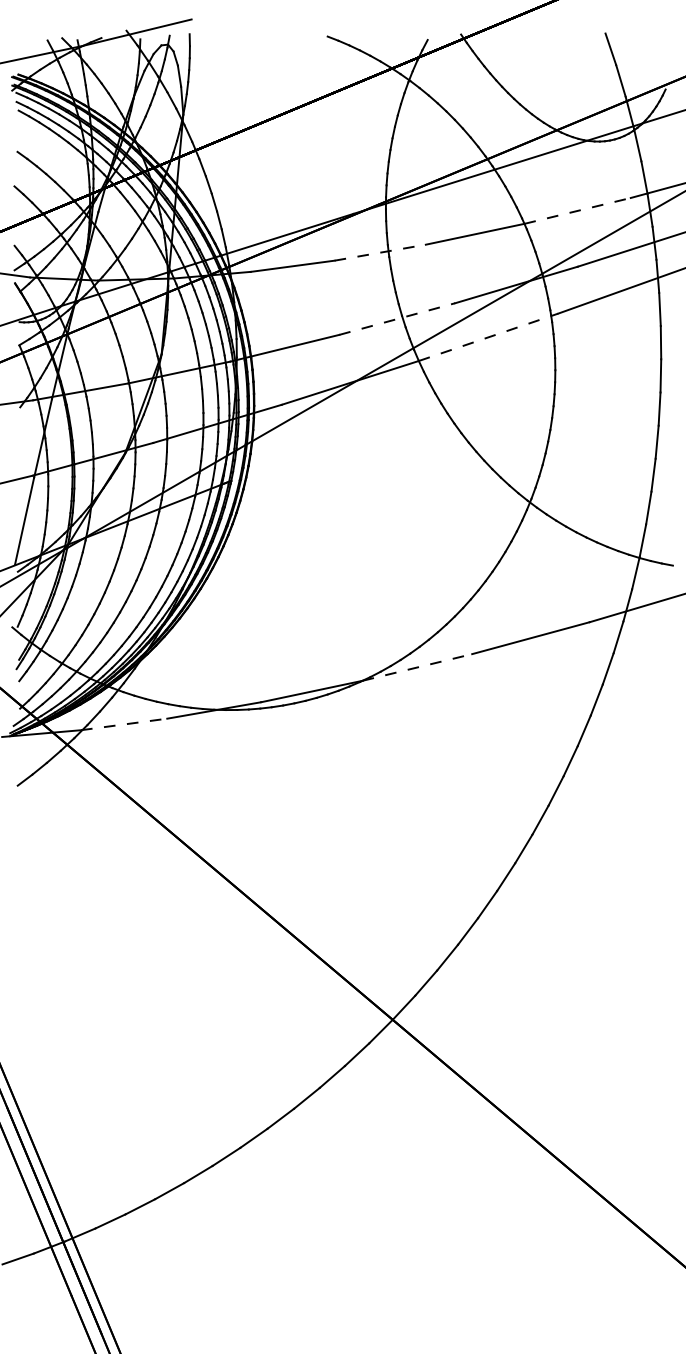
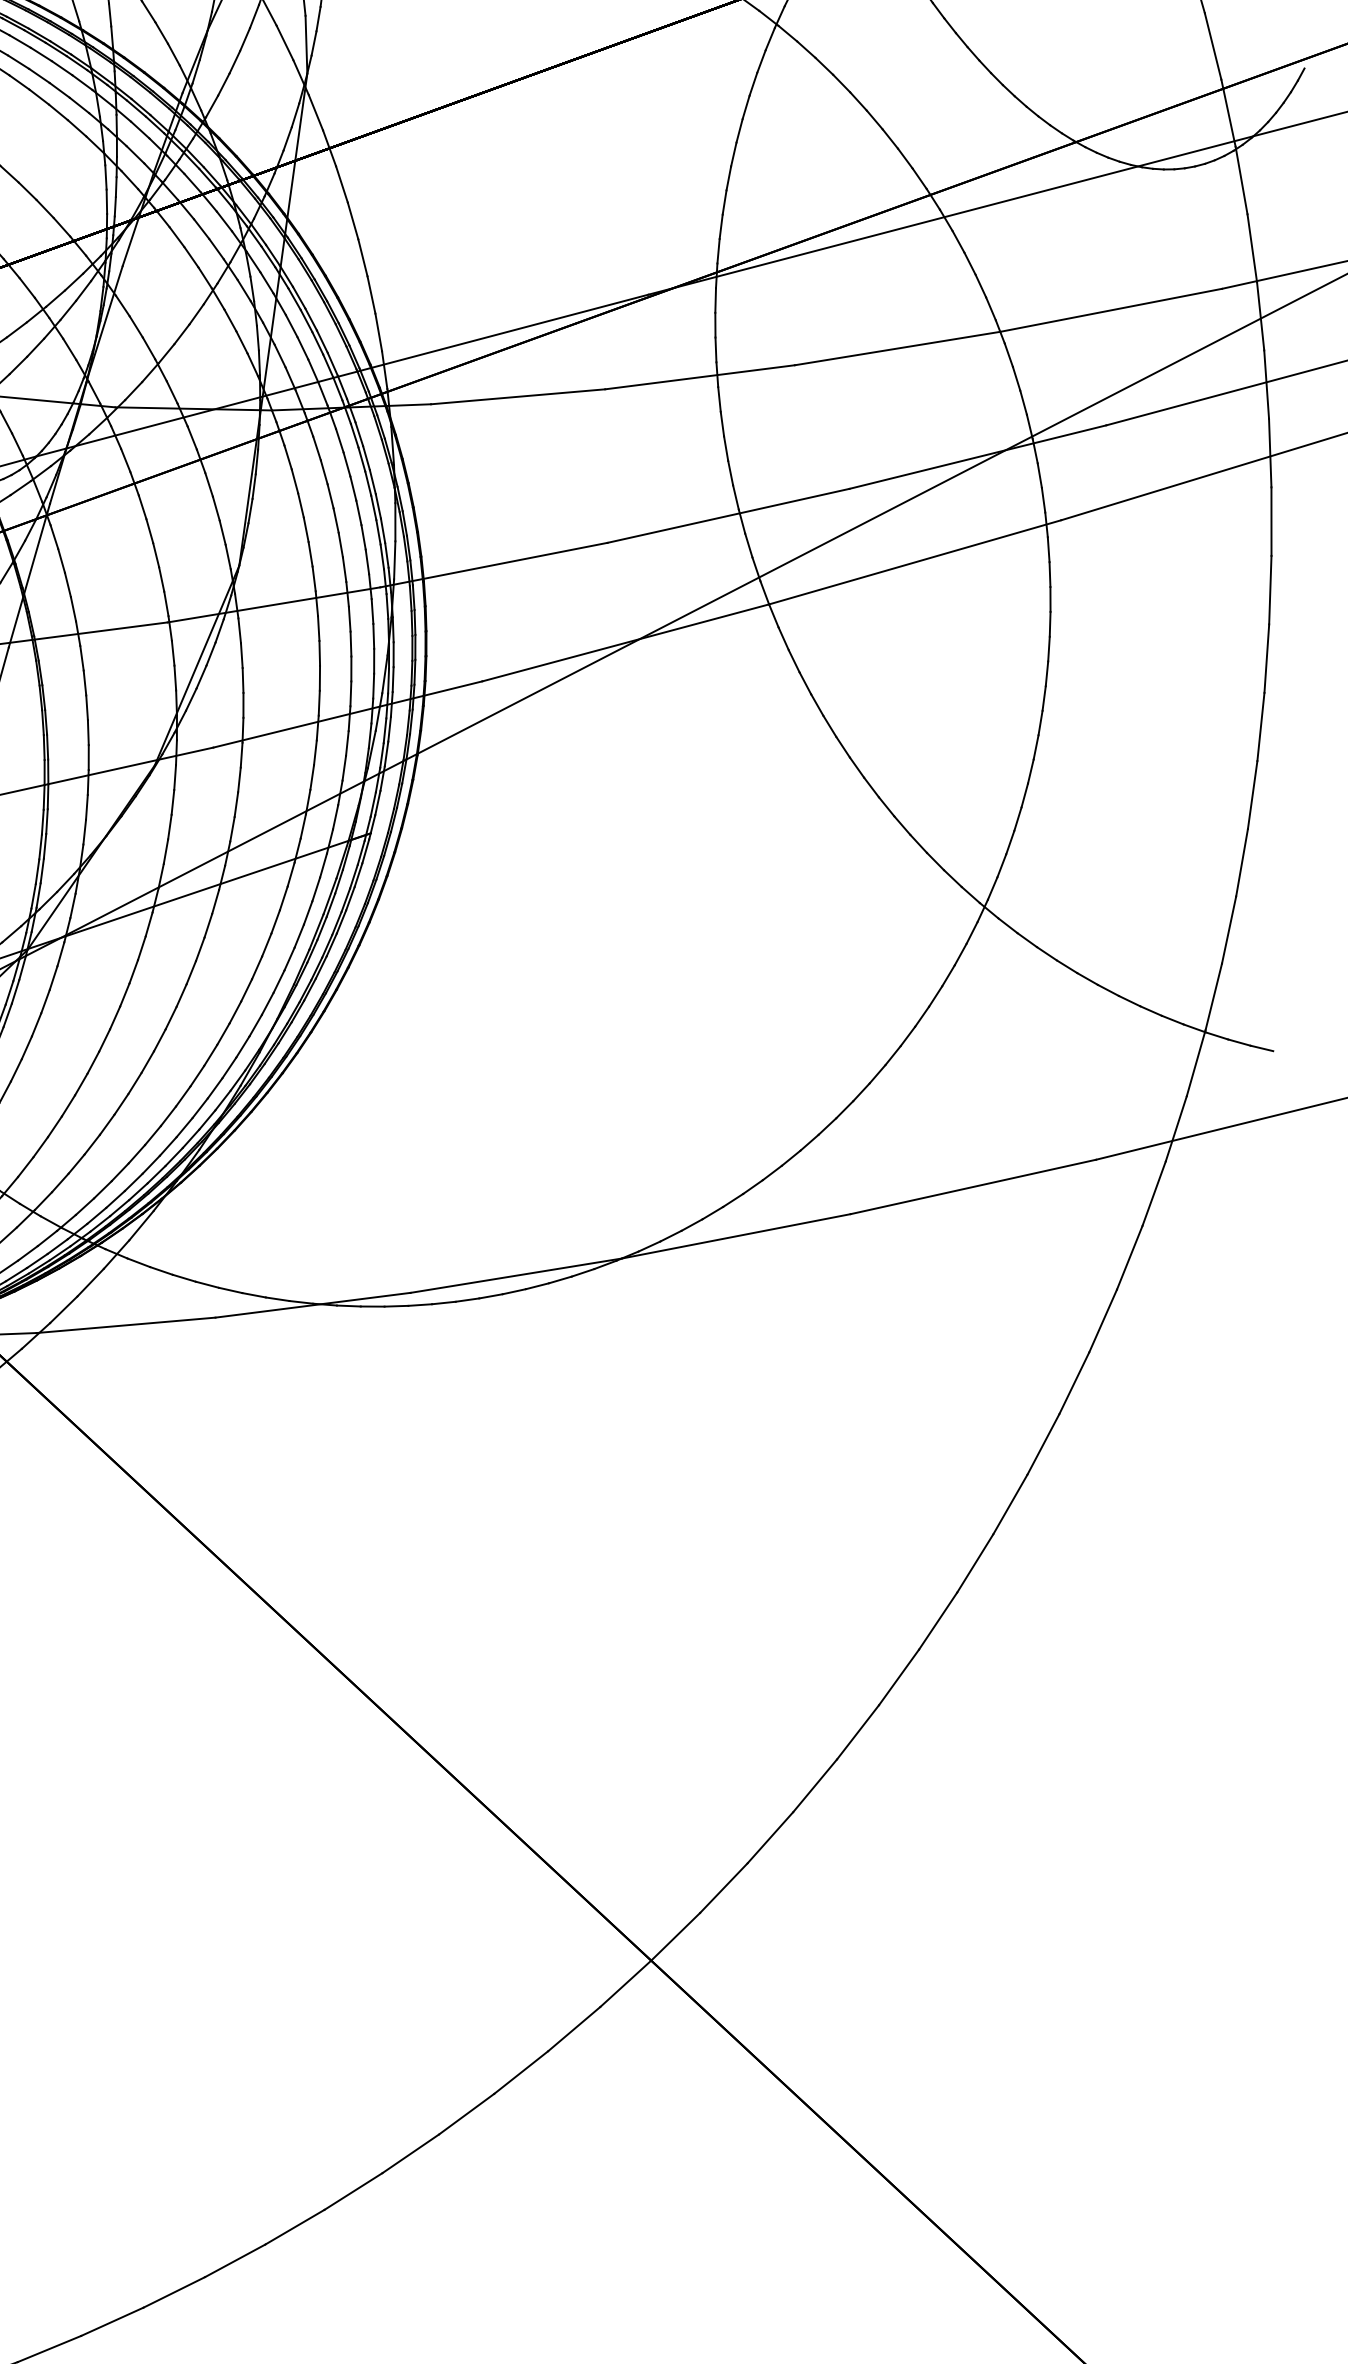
line: (577, 210) -> (1110, 309), dashed -> solid
line: (380, 252) -> (700, 376), dashed -> solid
line: (397, 318) -> (729, 514), dashed -> solid
line: (488, 337) -> (915, 562), dashed -> solid
line: (417, 667) -> (736, 1236), dashed -> solid
line: (124, 724) -> (126, 1325), dashed -> solid

